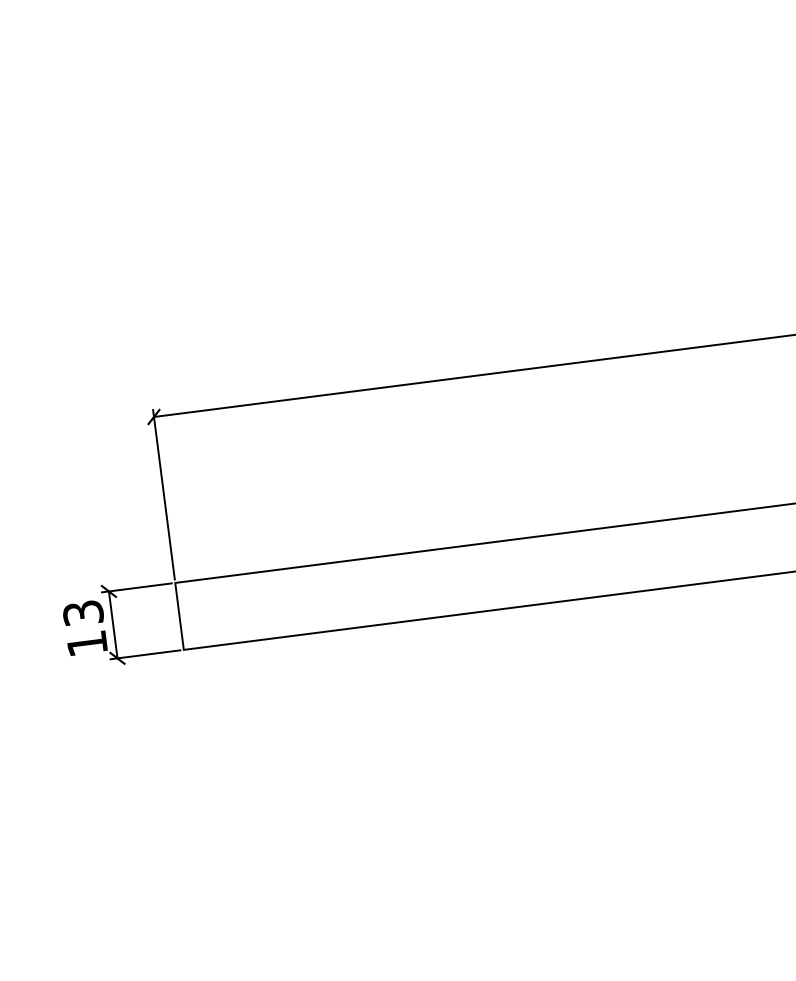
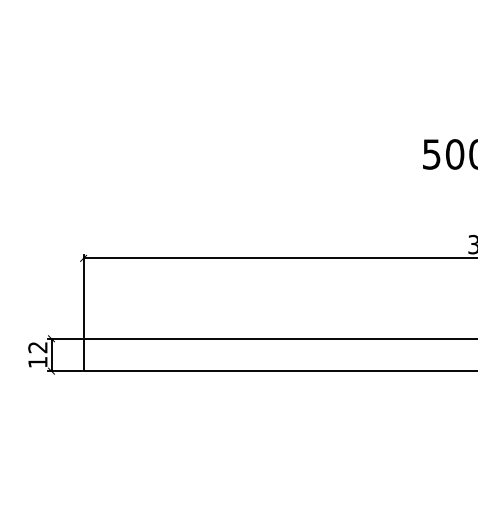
text: (82, 613) -> (37, 347), 13 -> 12

